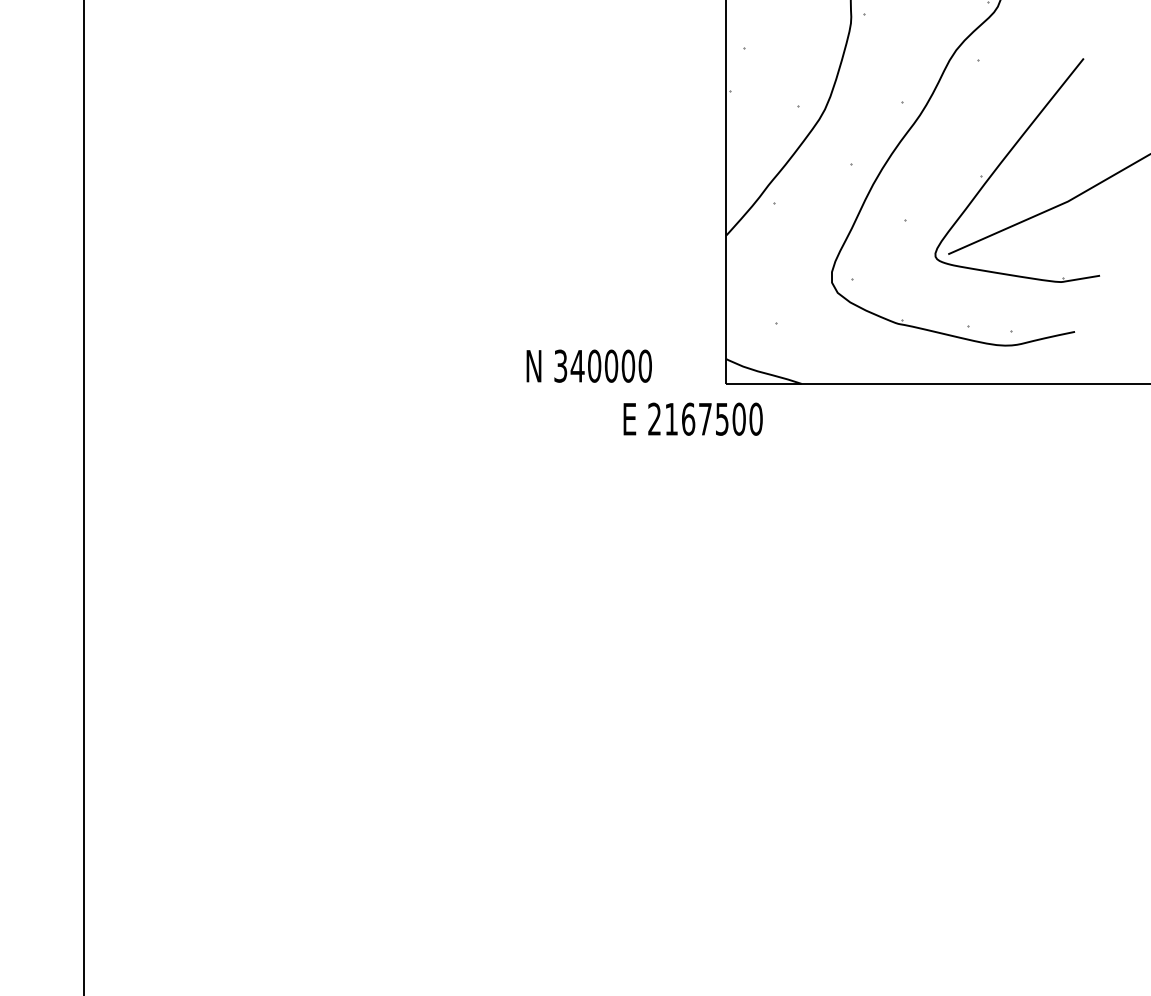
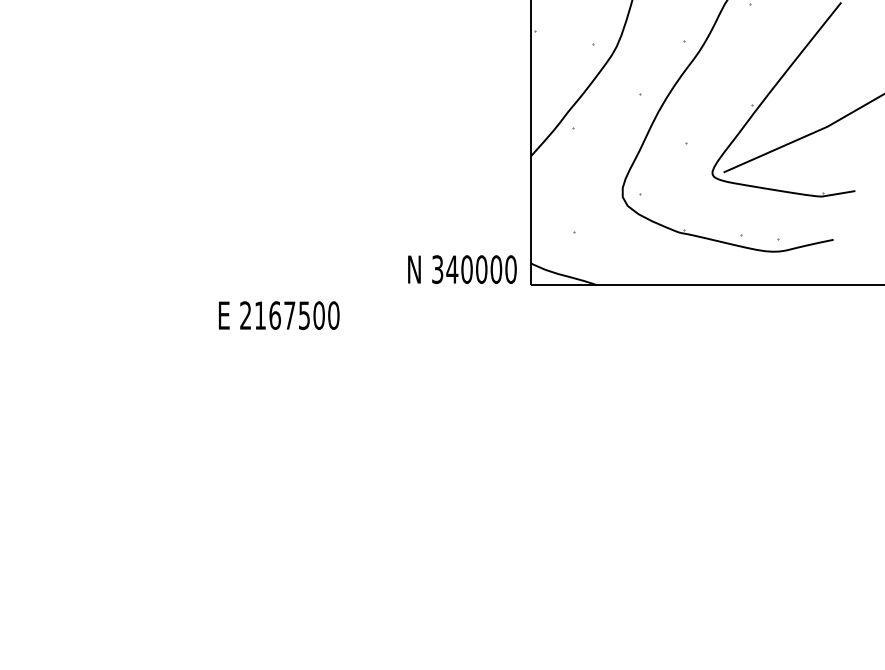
text: (588, 365) -> (461, 268), moved
text: (692, 418) -> (278, 314), moved

